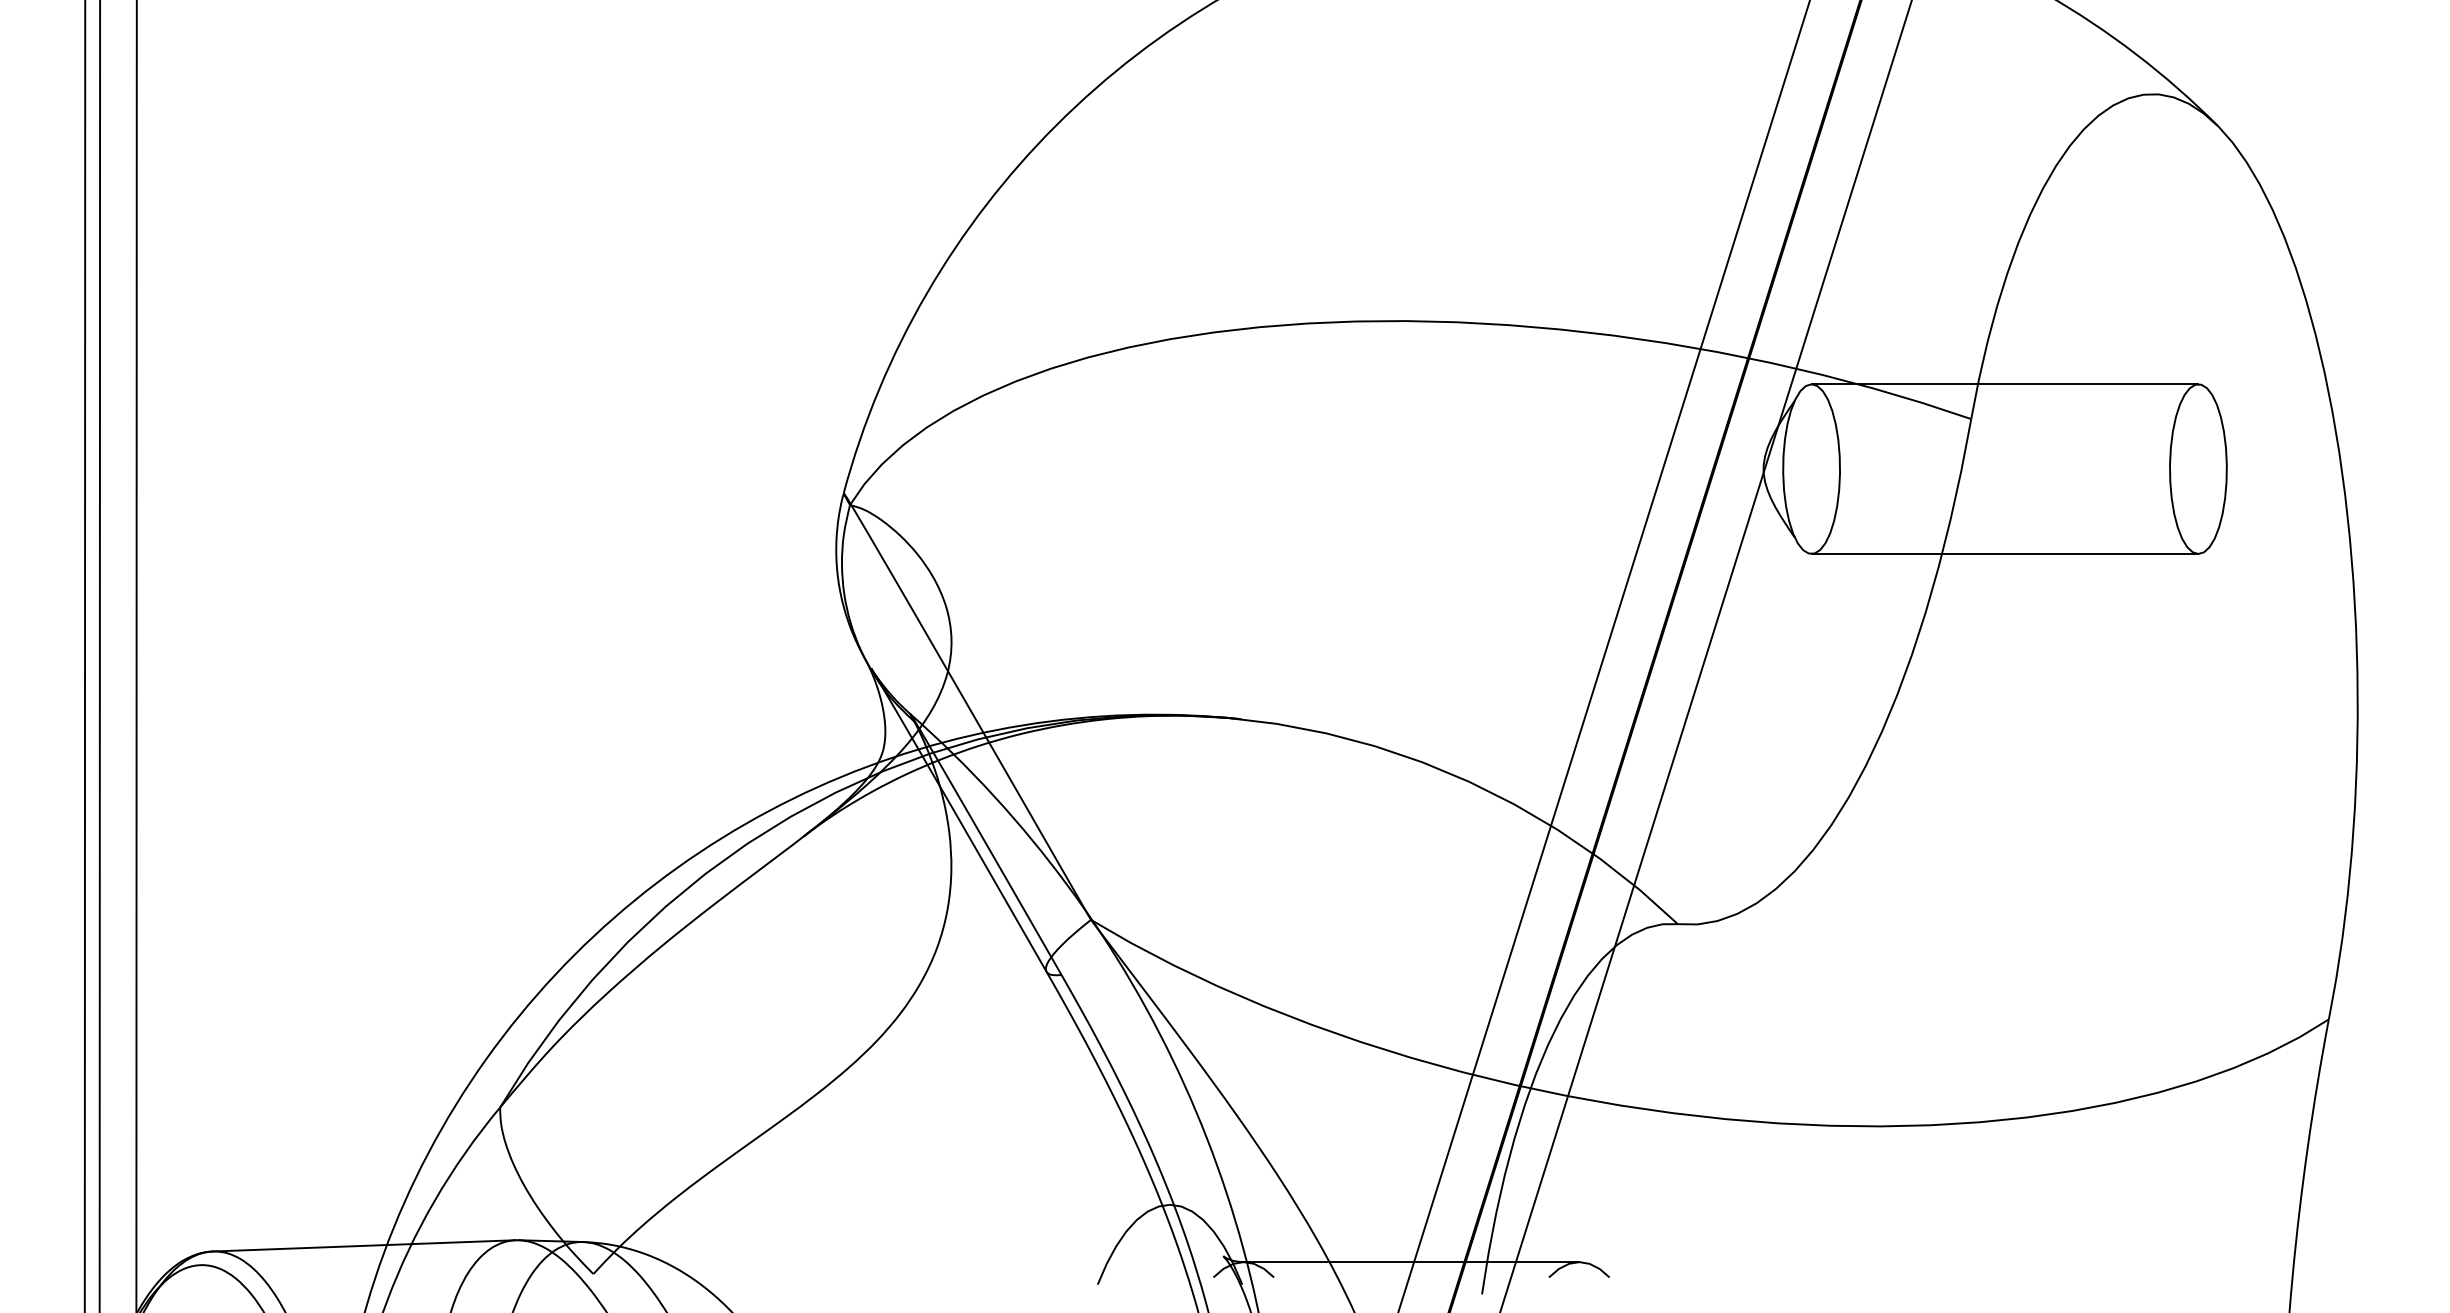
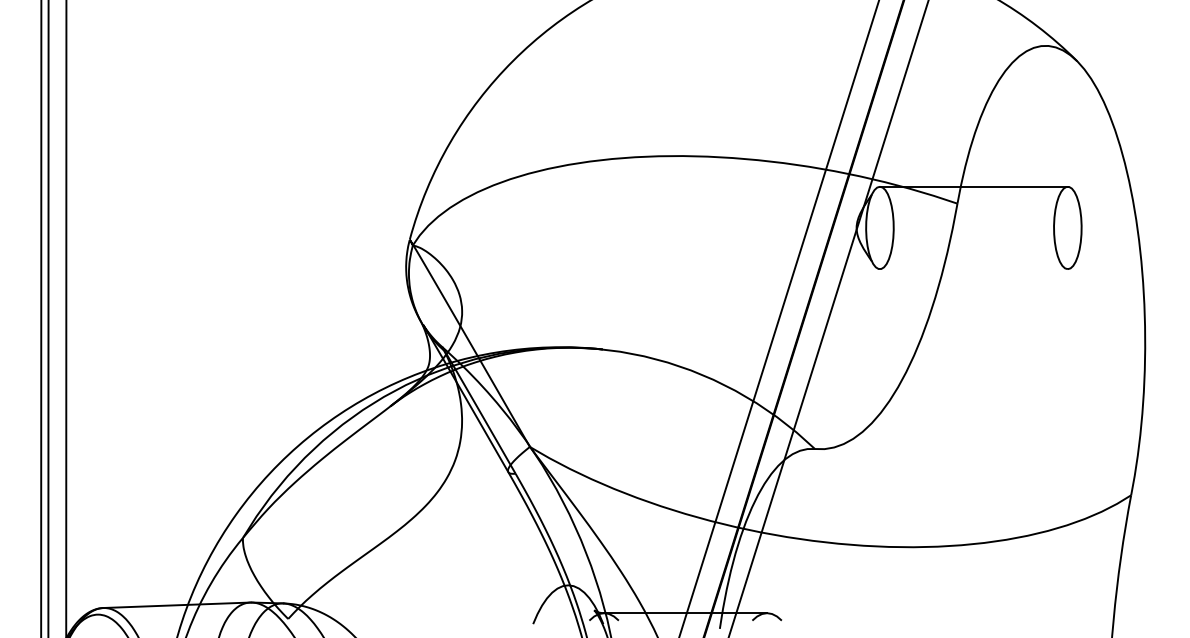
line: (2004, 554) -> (973, 269), removed

